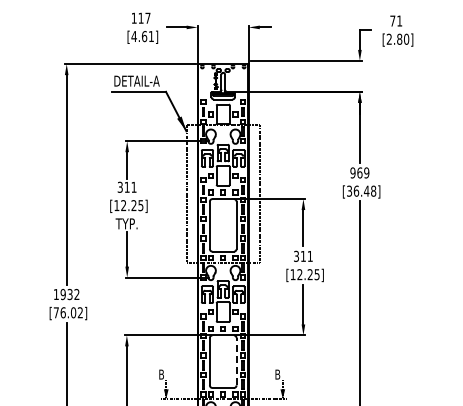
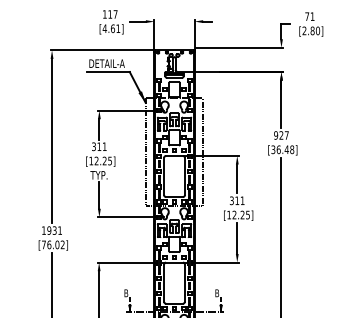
text: (363, 172) -> (284, 135), 969 -> 927
text: (76, 293) -> (59, 229), 1932 -> 1931
line: (236, 361) -> (184, 283), dashed -> solid

